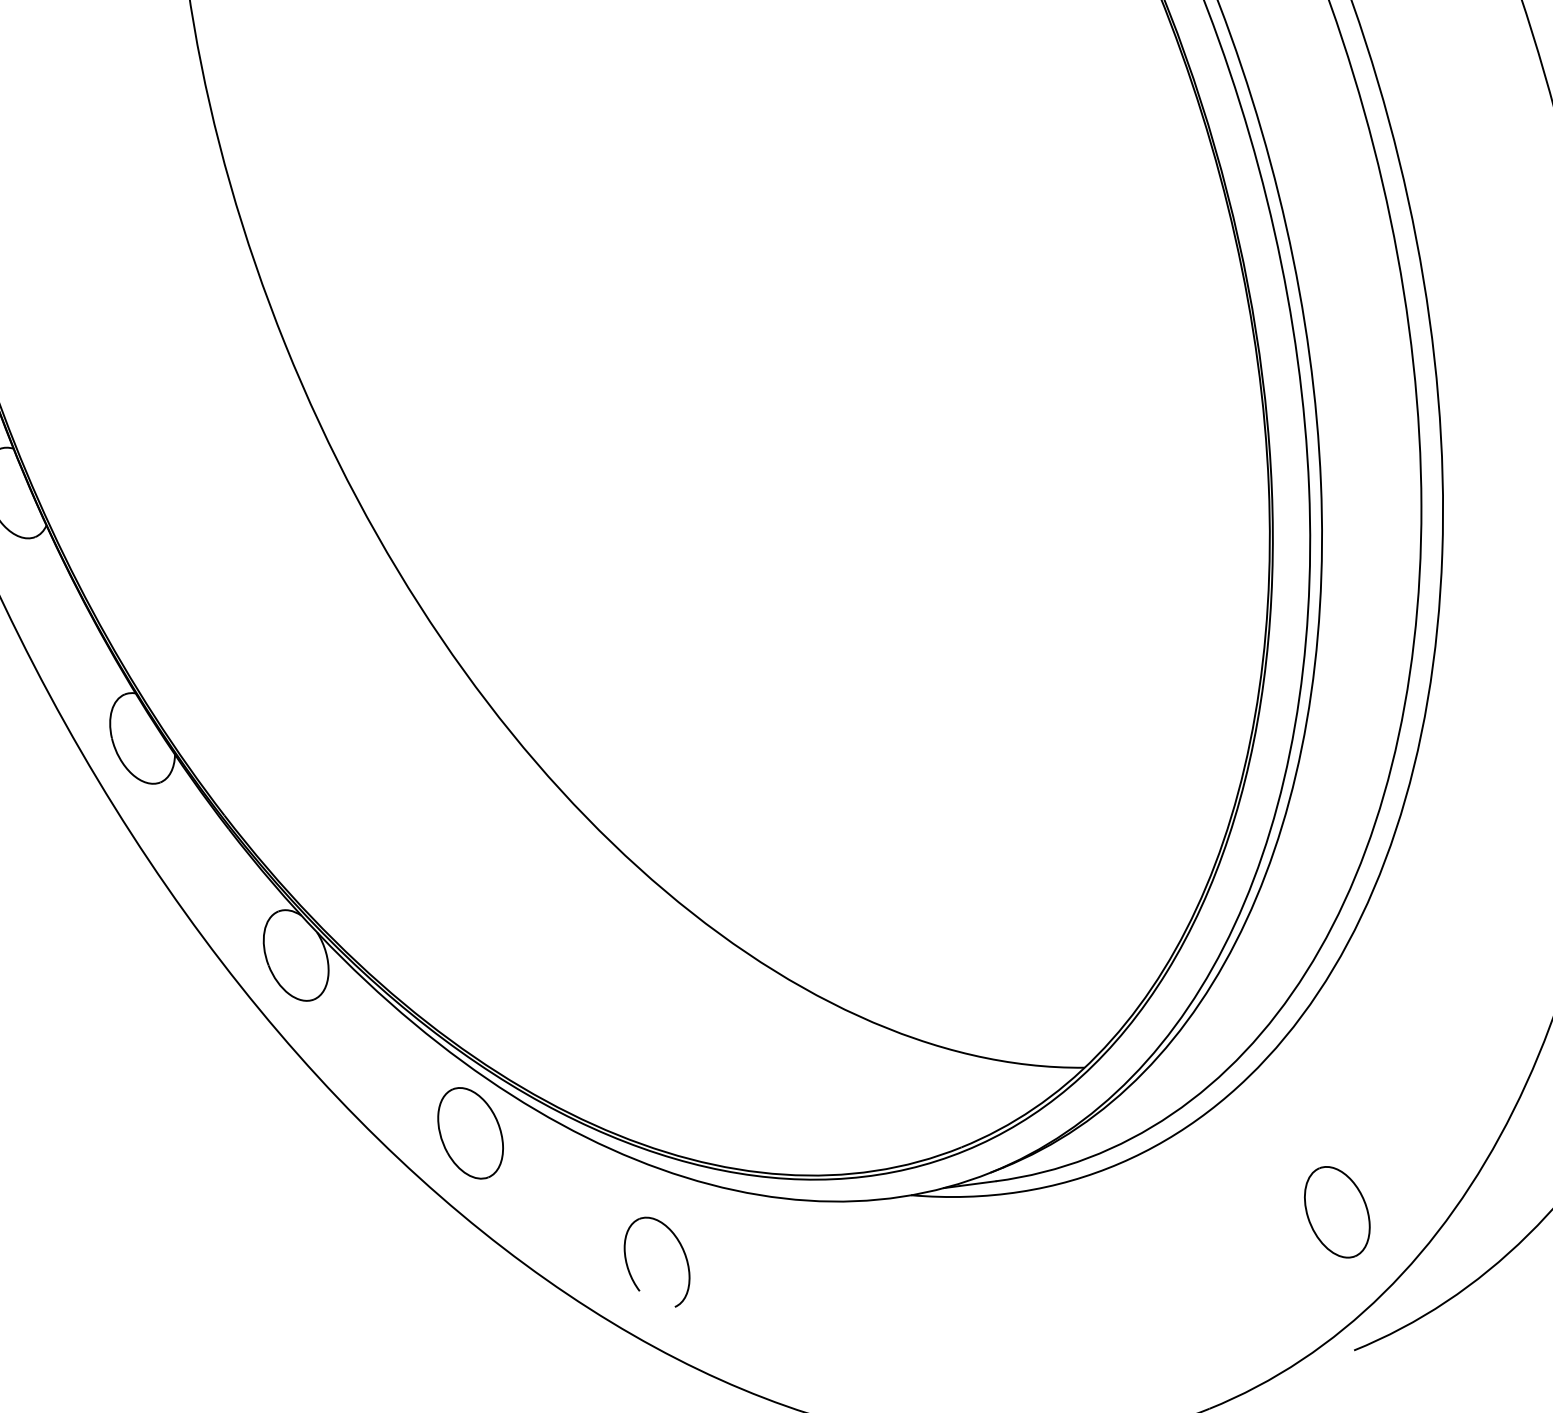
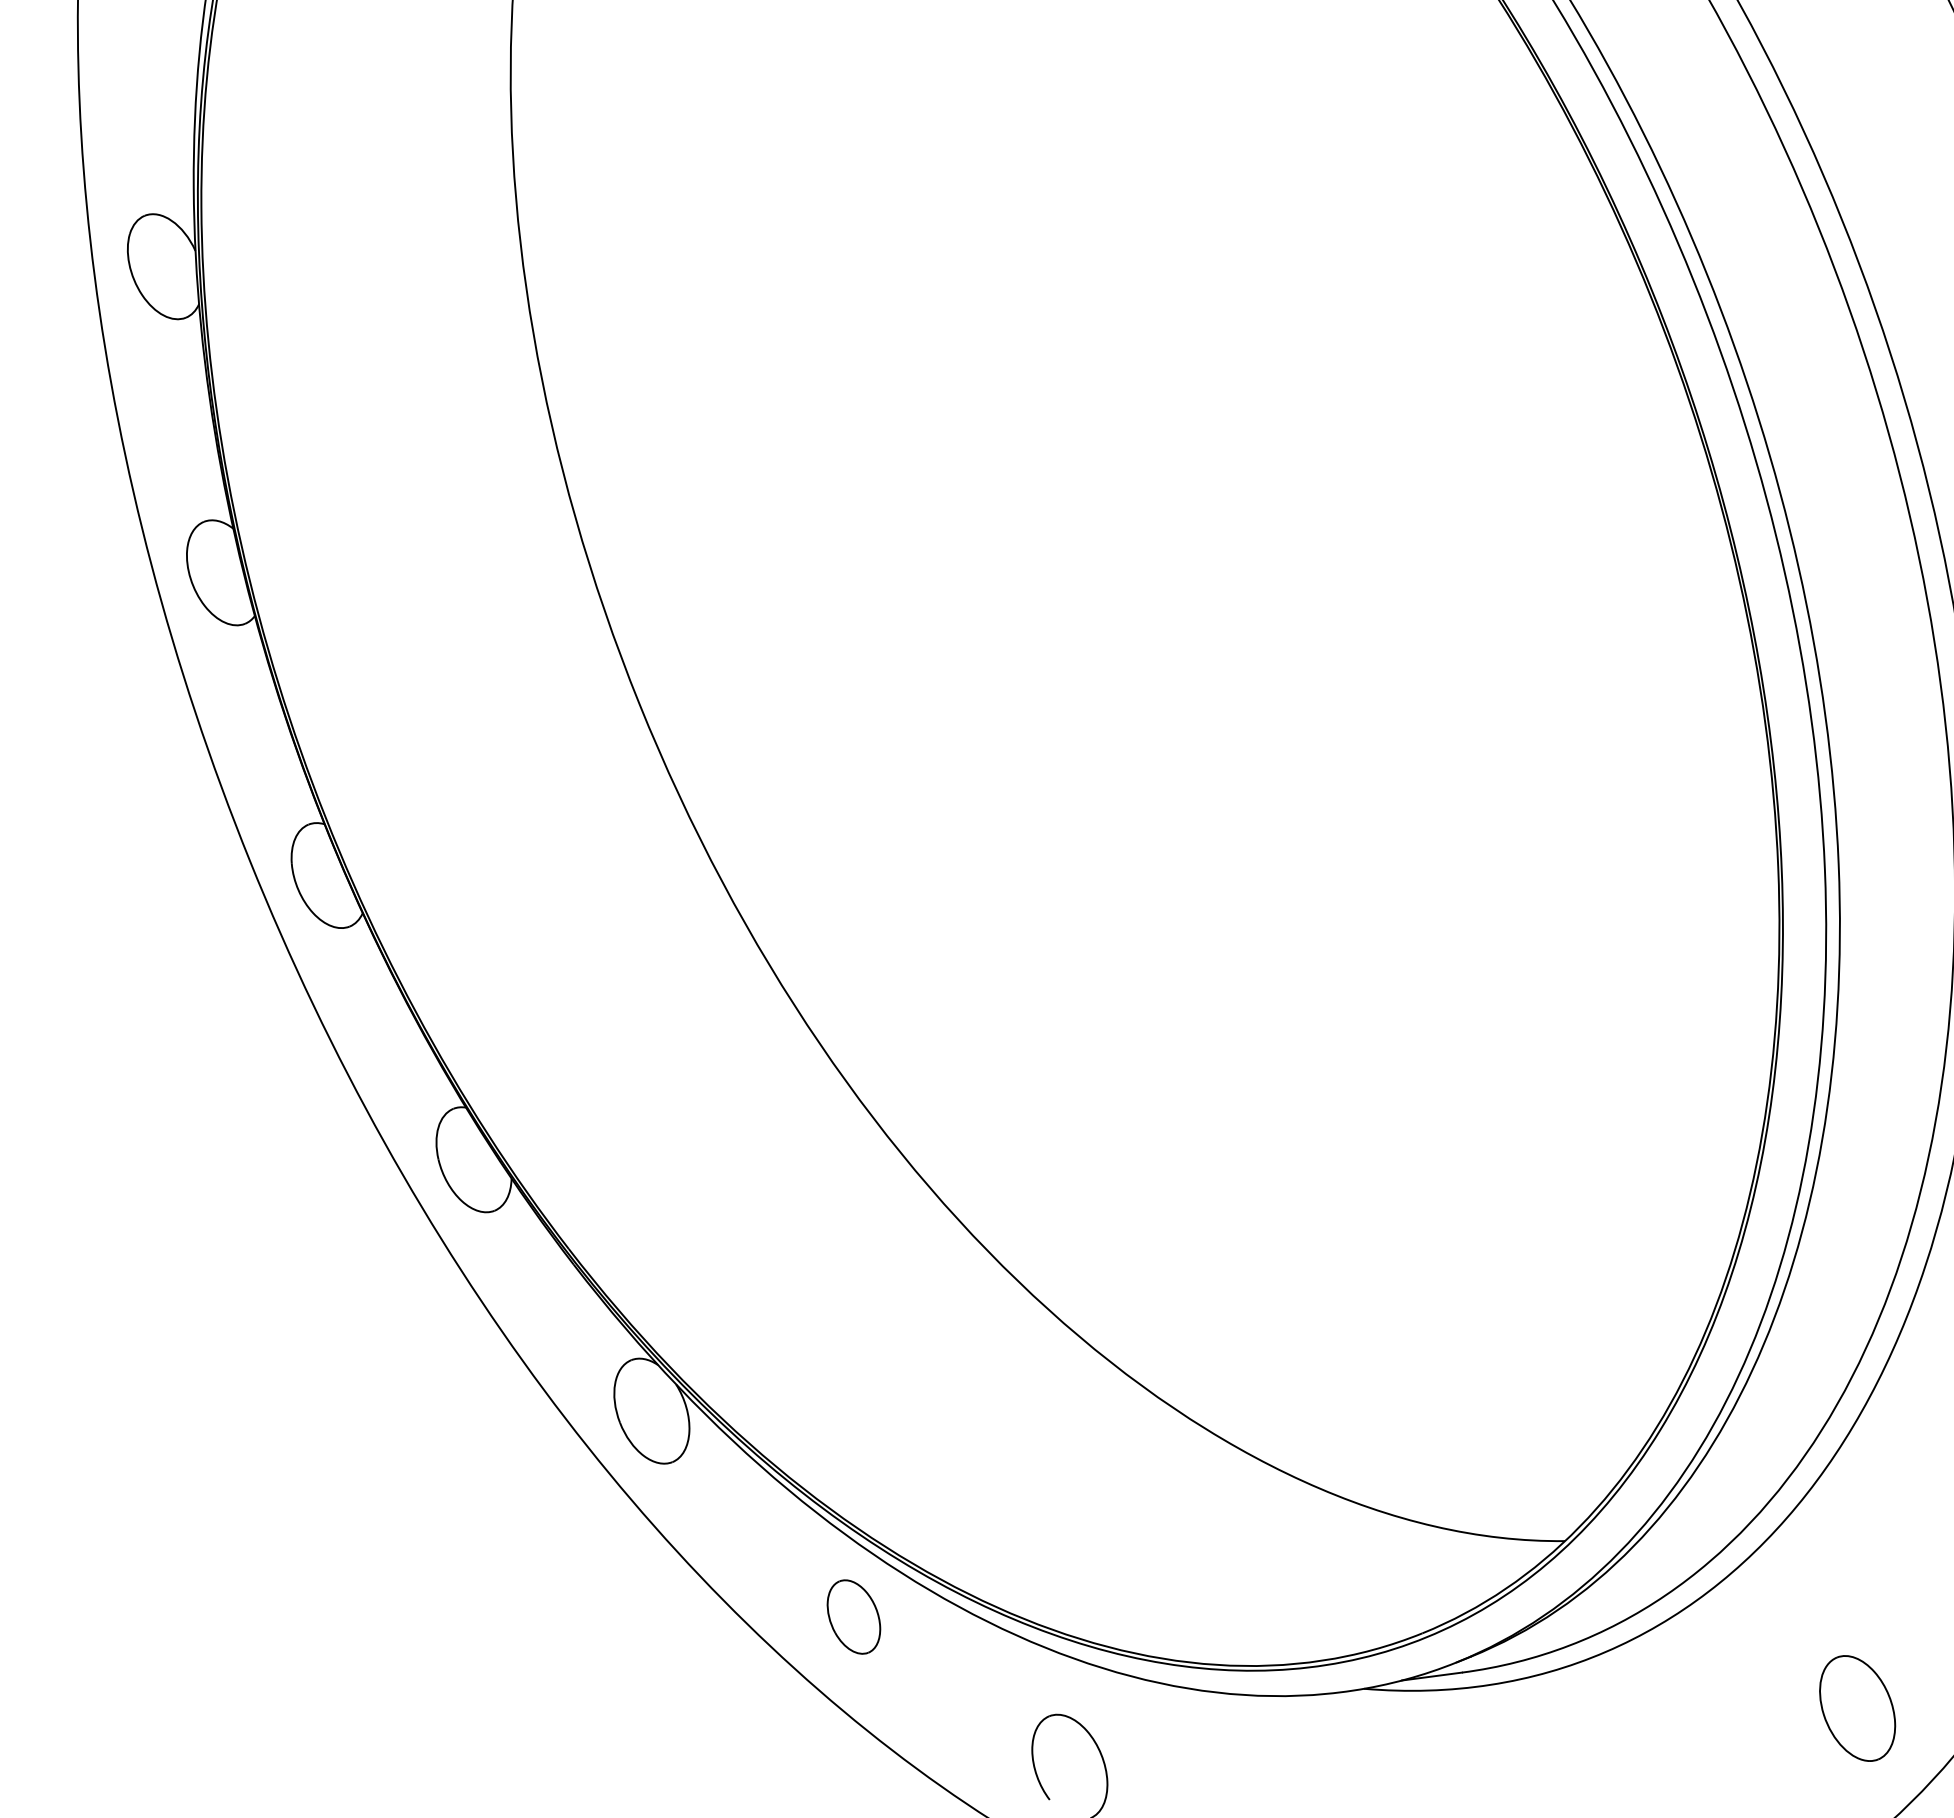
part: (470, 1132) -> (853, 1616), size x0.7

